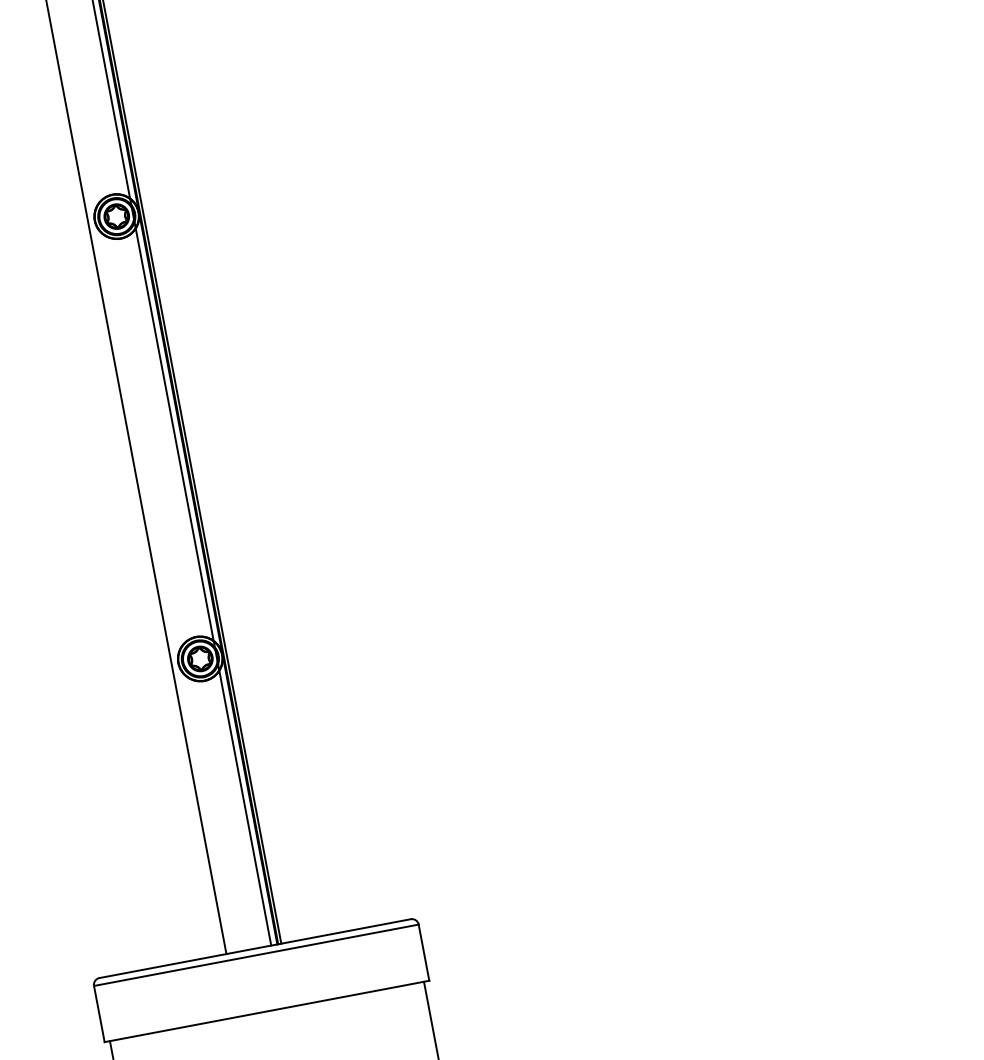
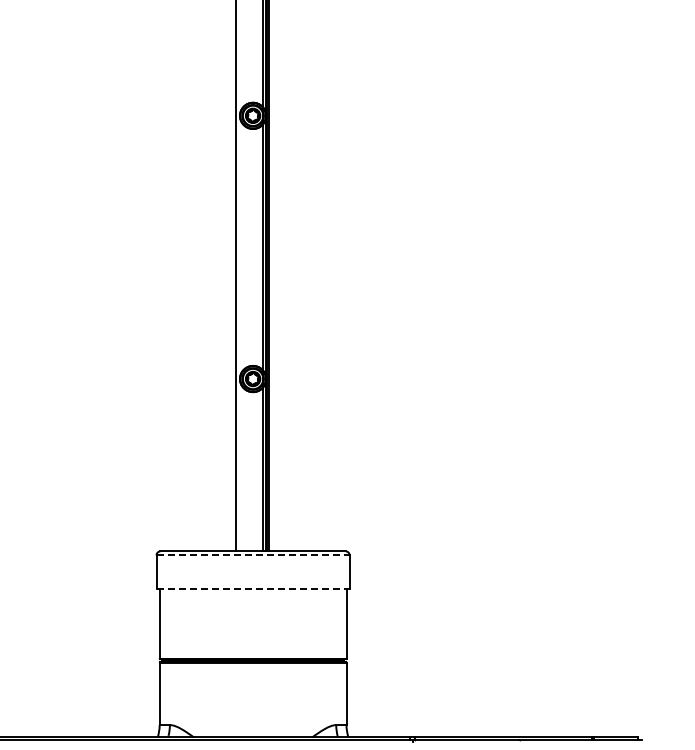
line: (257, 955) -> (253, 555), solid -> dashed
line: (267, 1010) -> (253, 588), solid -> dashed

